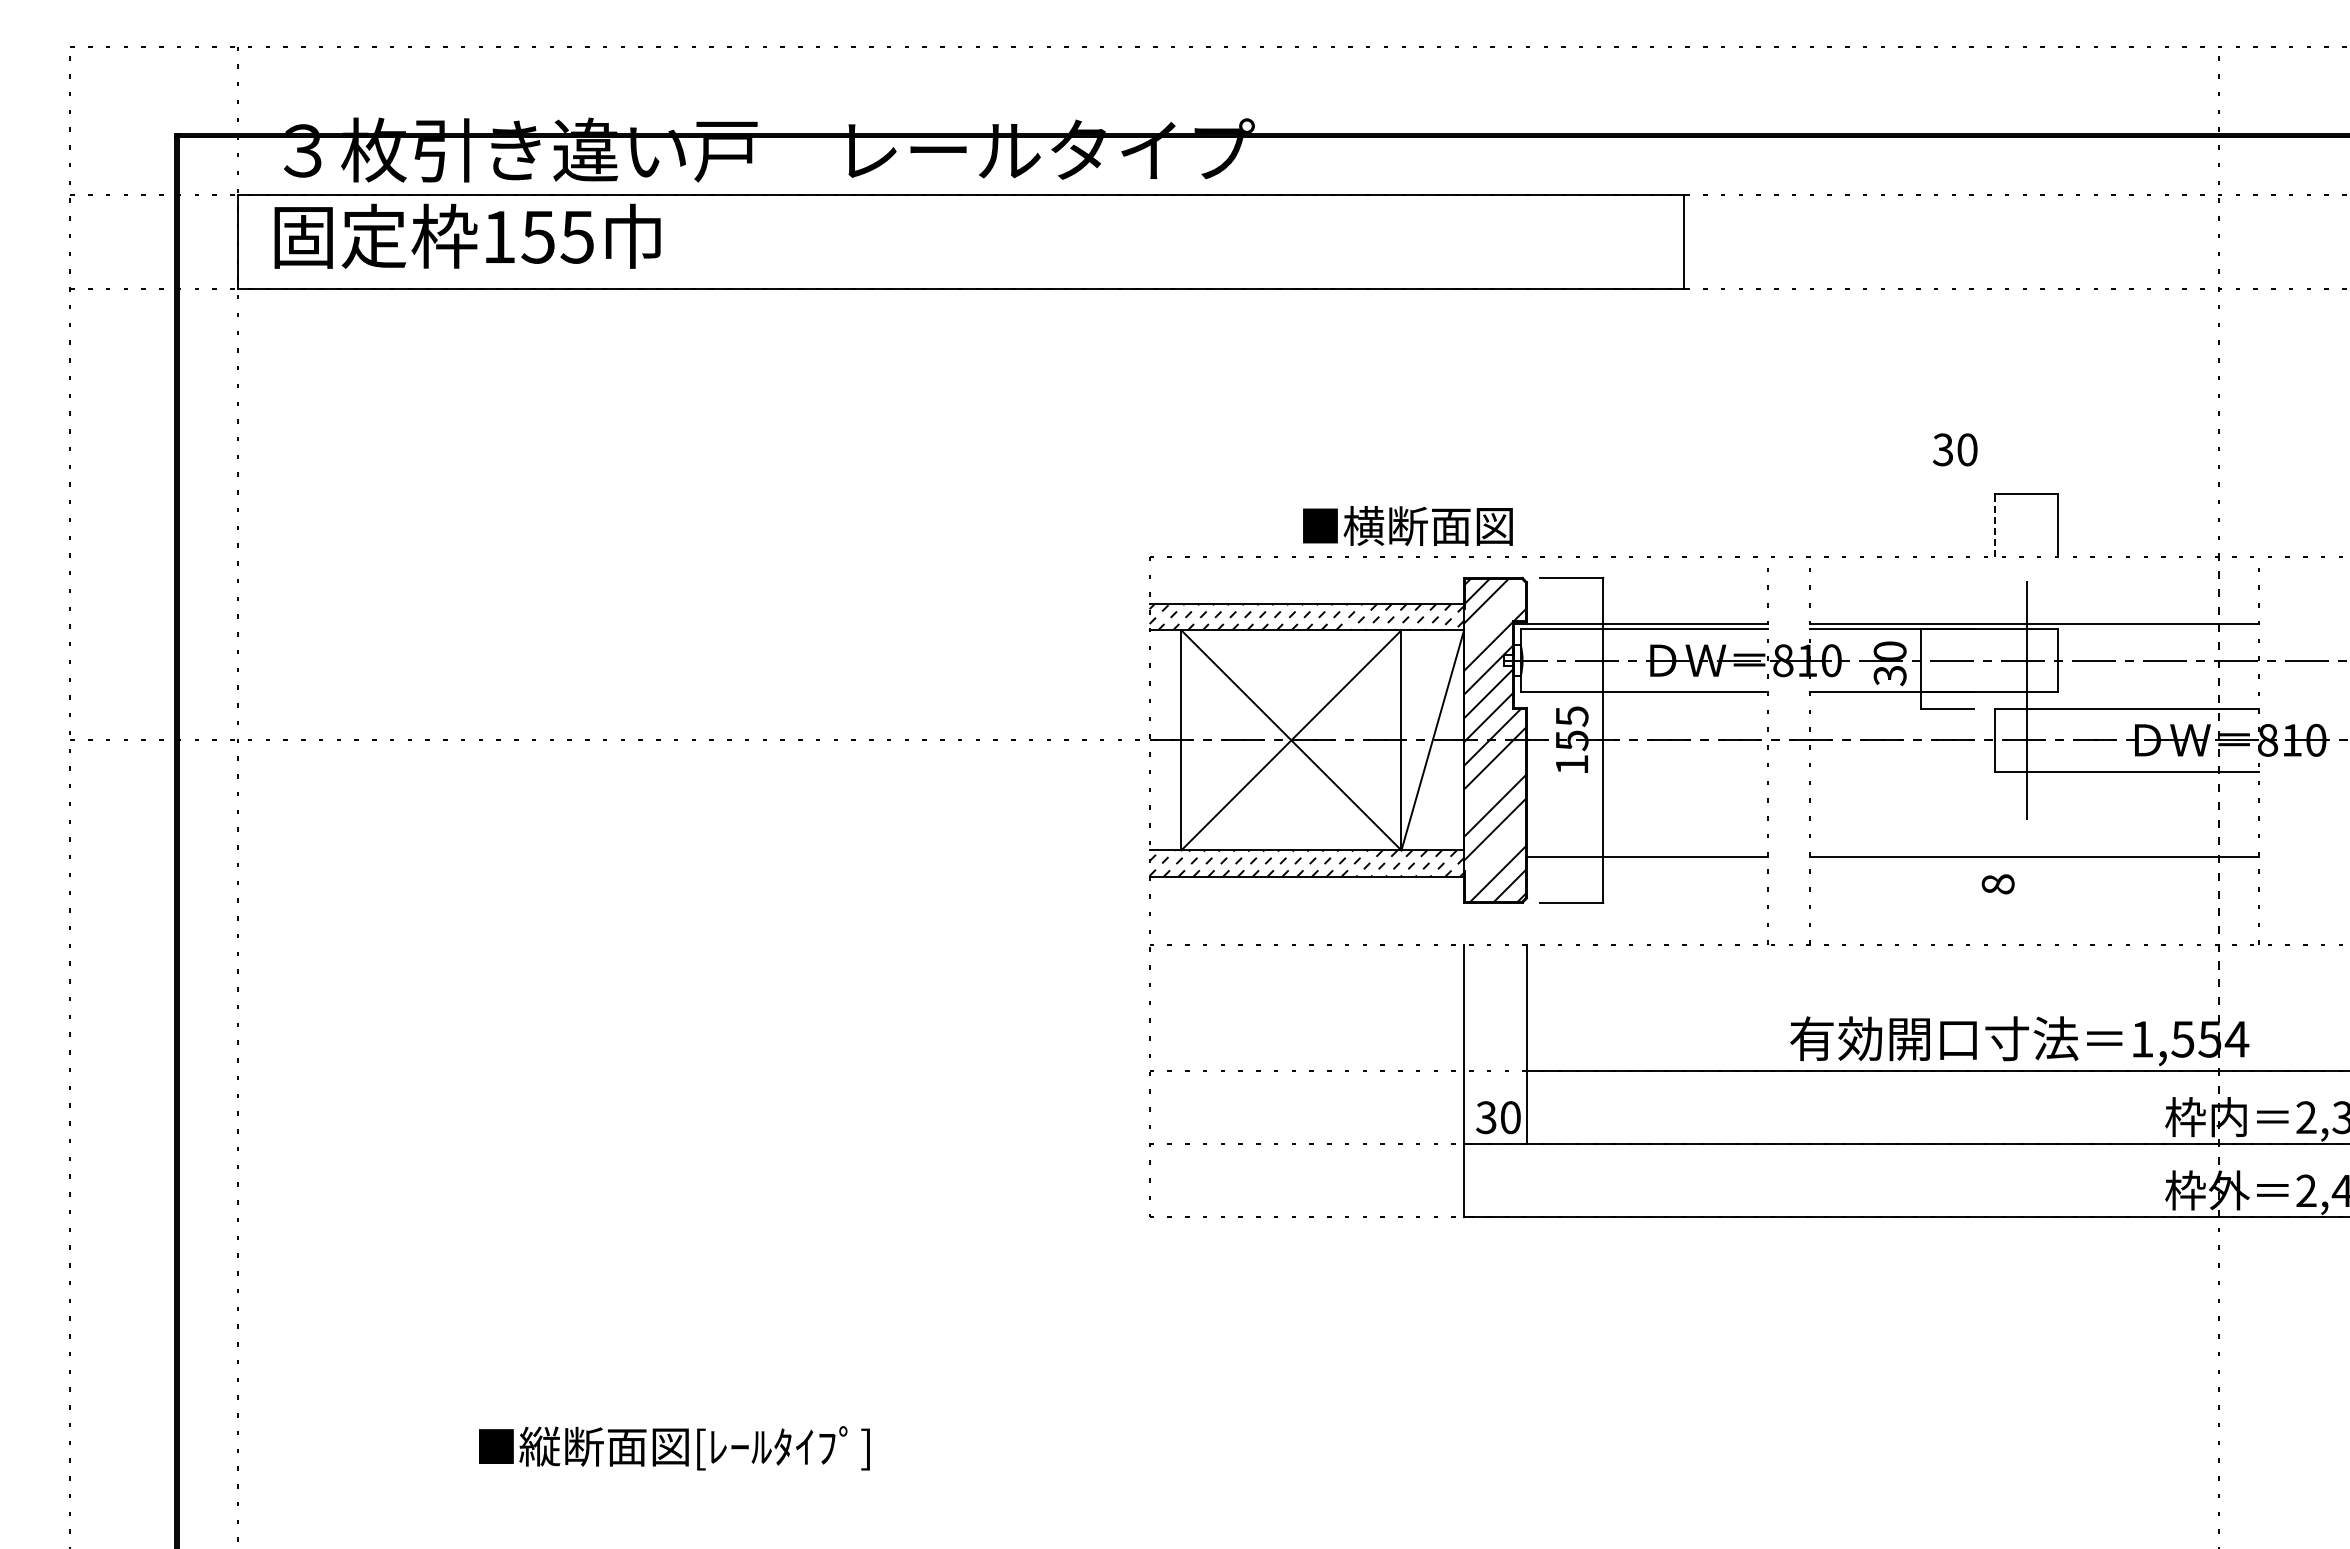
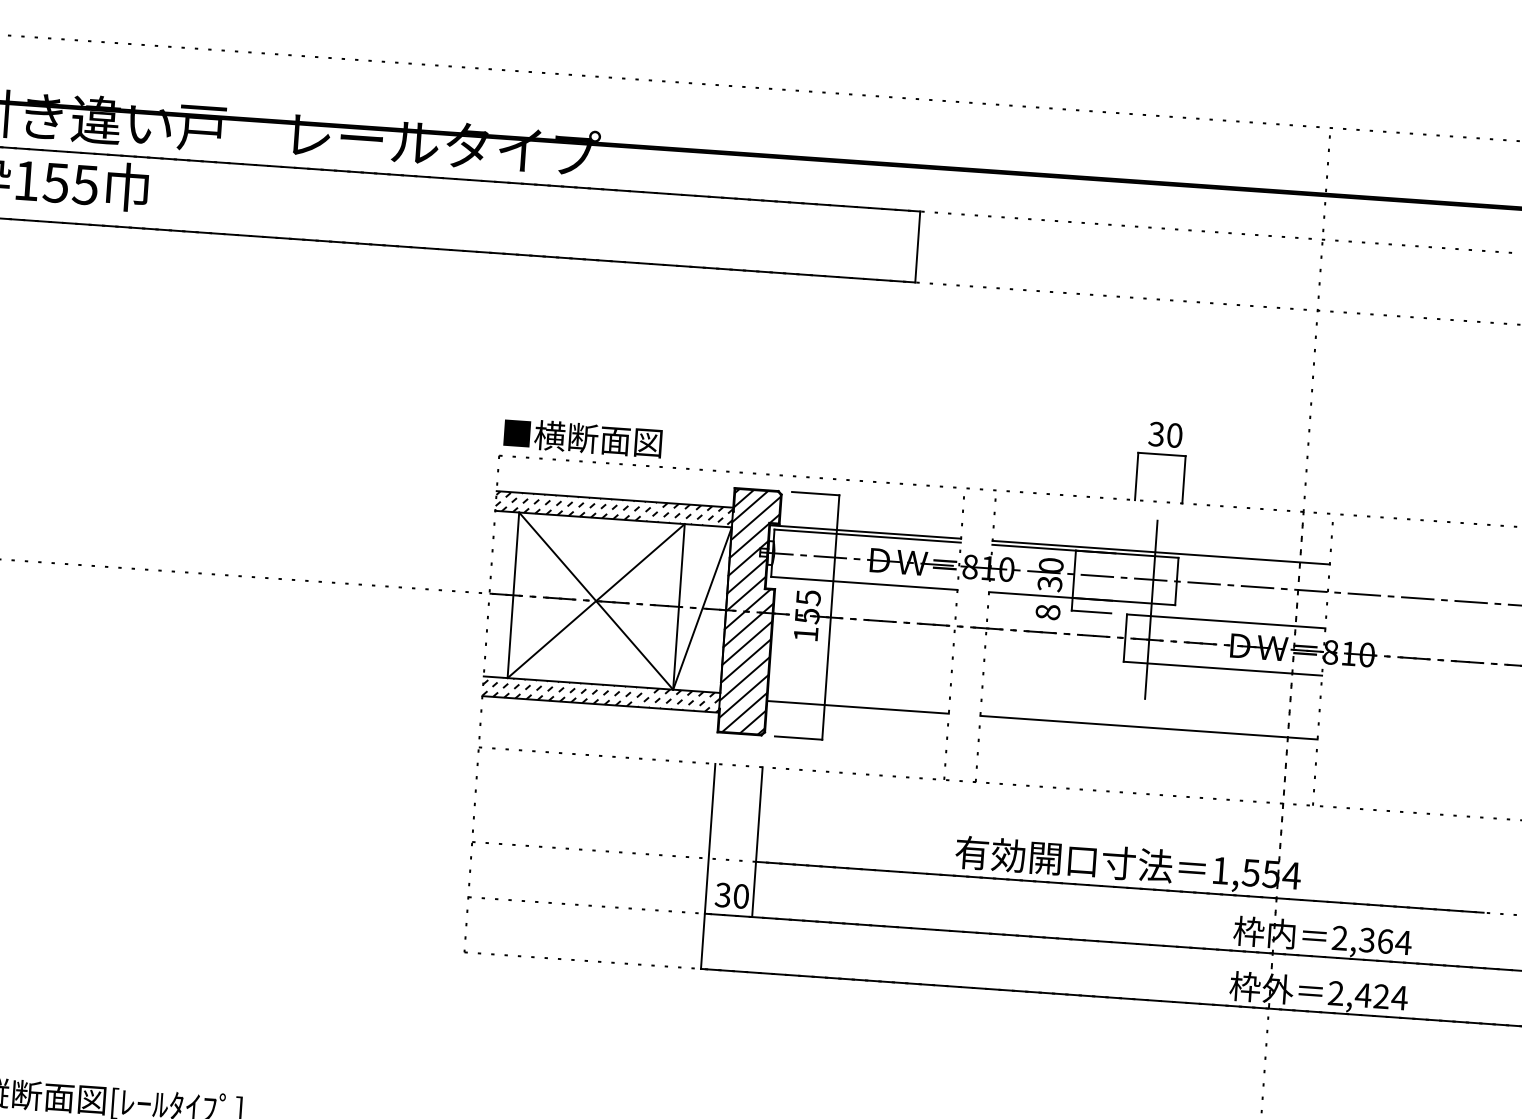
text: (1955, 449) -> (1165, 434), moved
text: (1407, 525) -> (582, 437), moved
line: (1994, 525) -> (1136, 476), dashed -> solid
line: (1494, 616) -> (755, 518), added
line: (1494, 782) -> (746, 643), added
line: (1495, 852) -> (743, 696), added
text: (1997, 884) -> (1047, 612), moved

